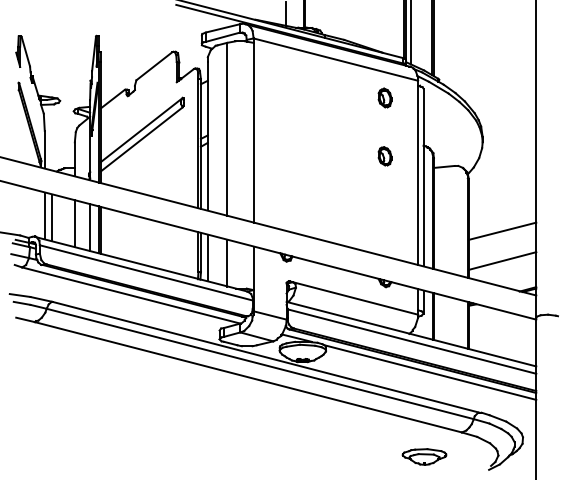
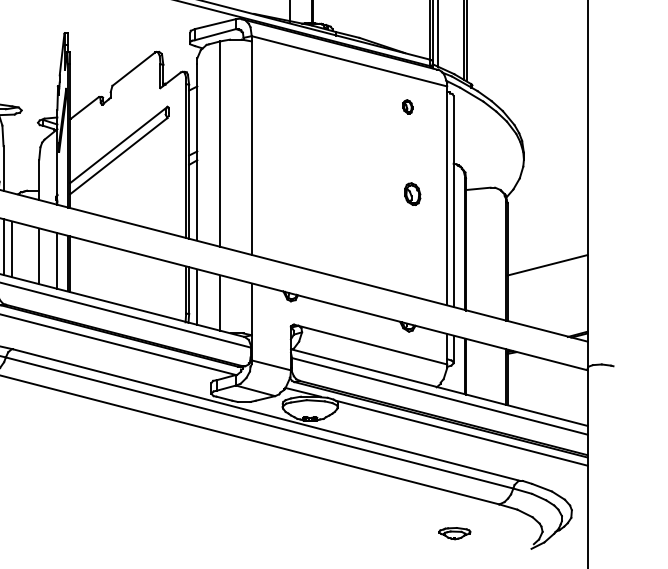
part: (384, 97) -> (407, 106), size x0.6
part: (384, 156) -> (412, 194), moved
line: (502, 260) -> (547, 300), removed
part: (424, 456) -> (454, 532), size x0.6

